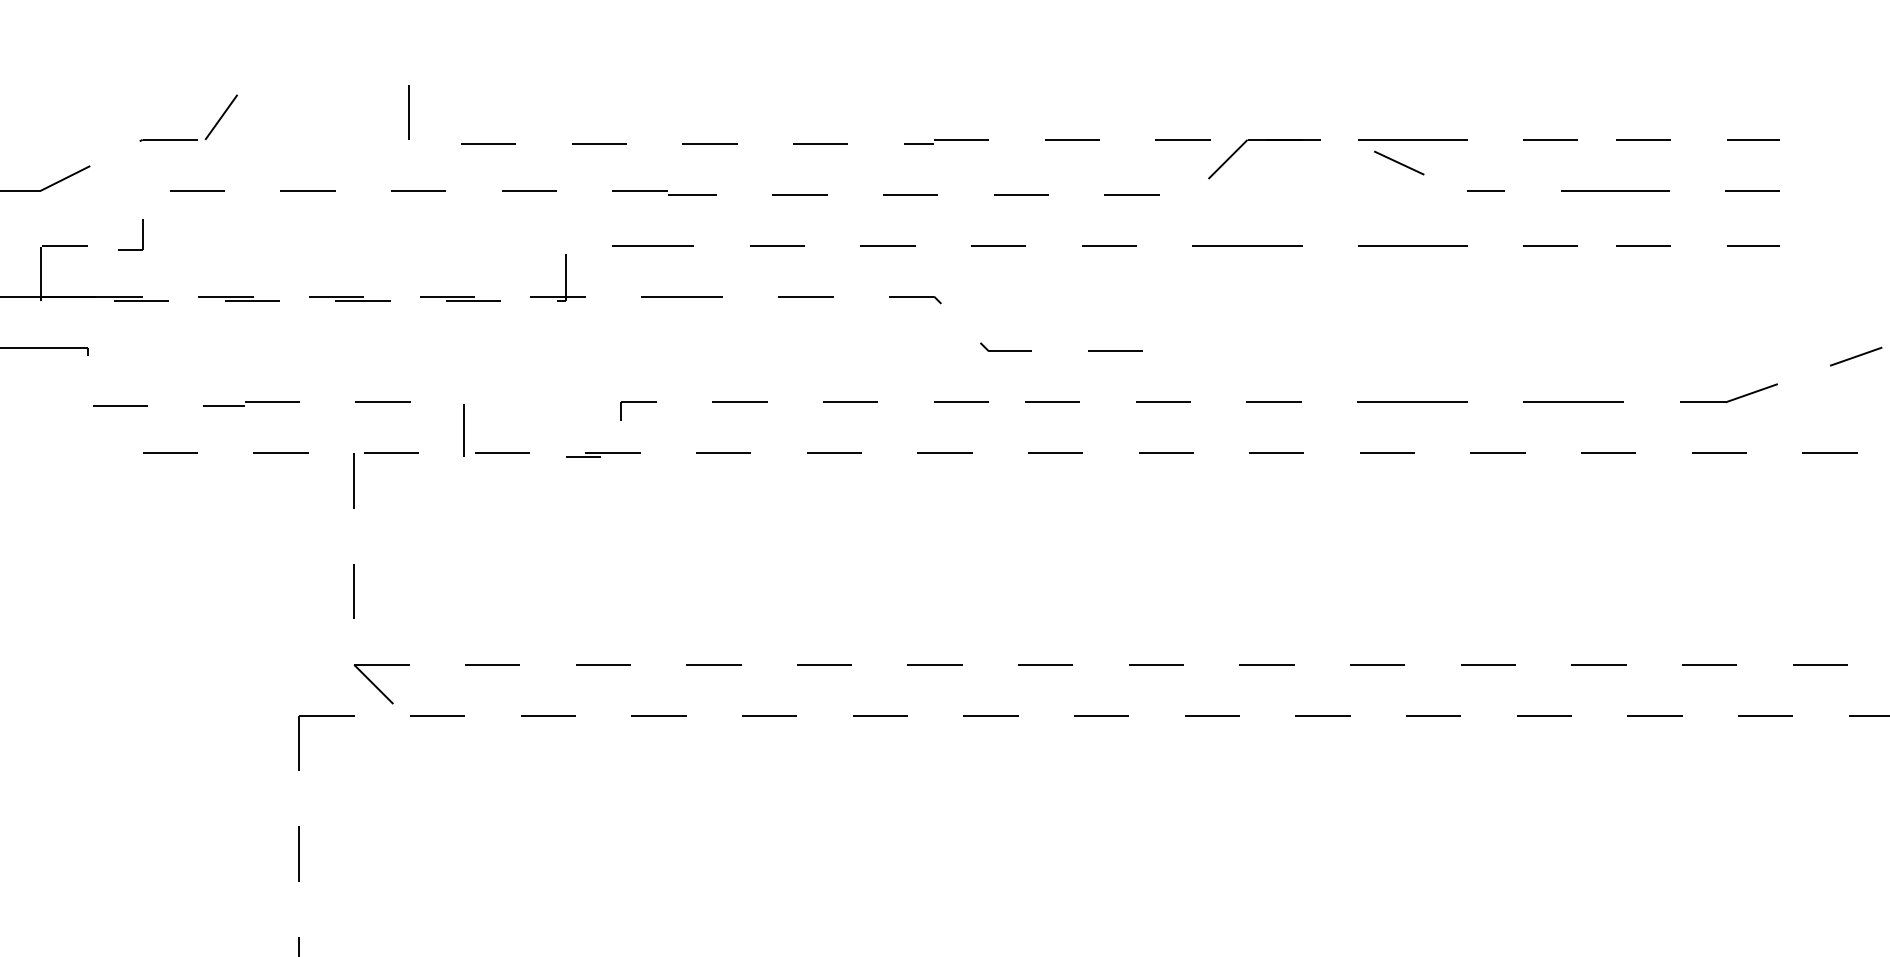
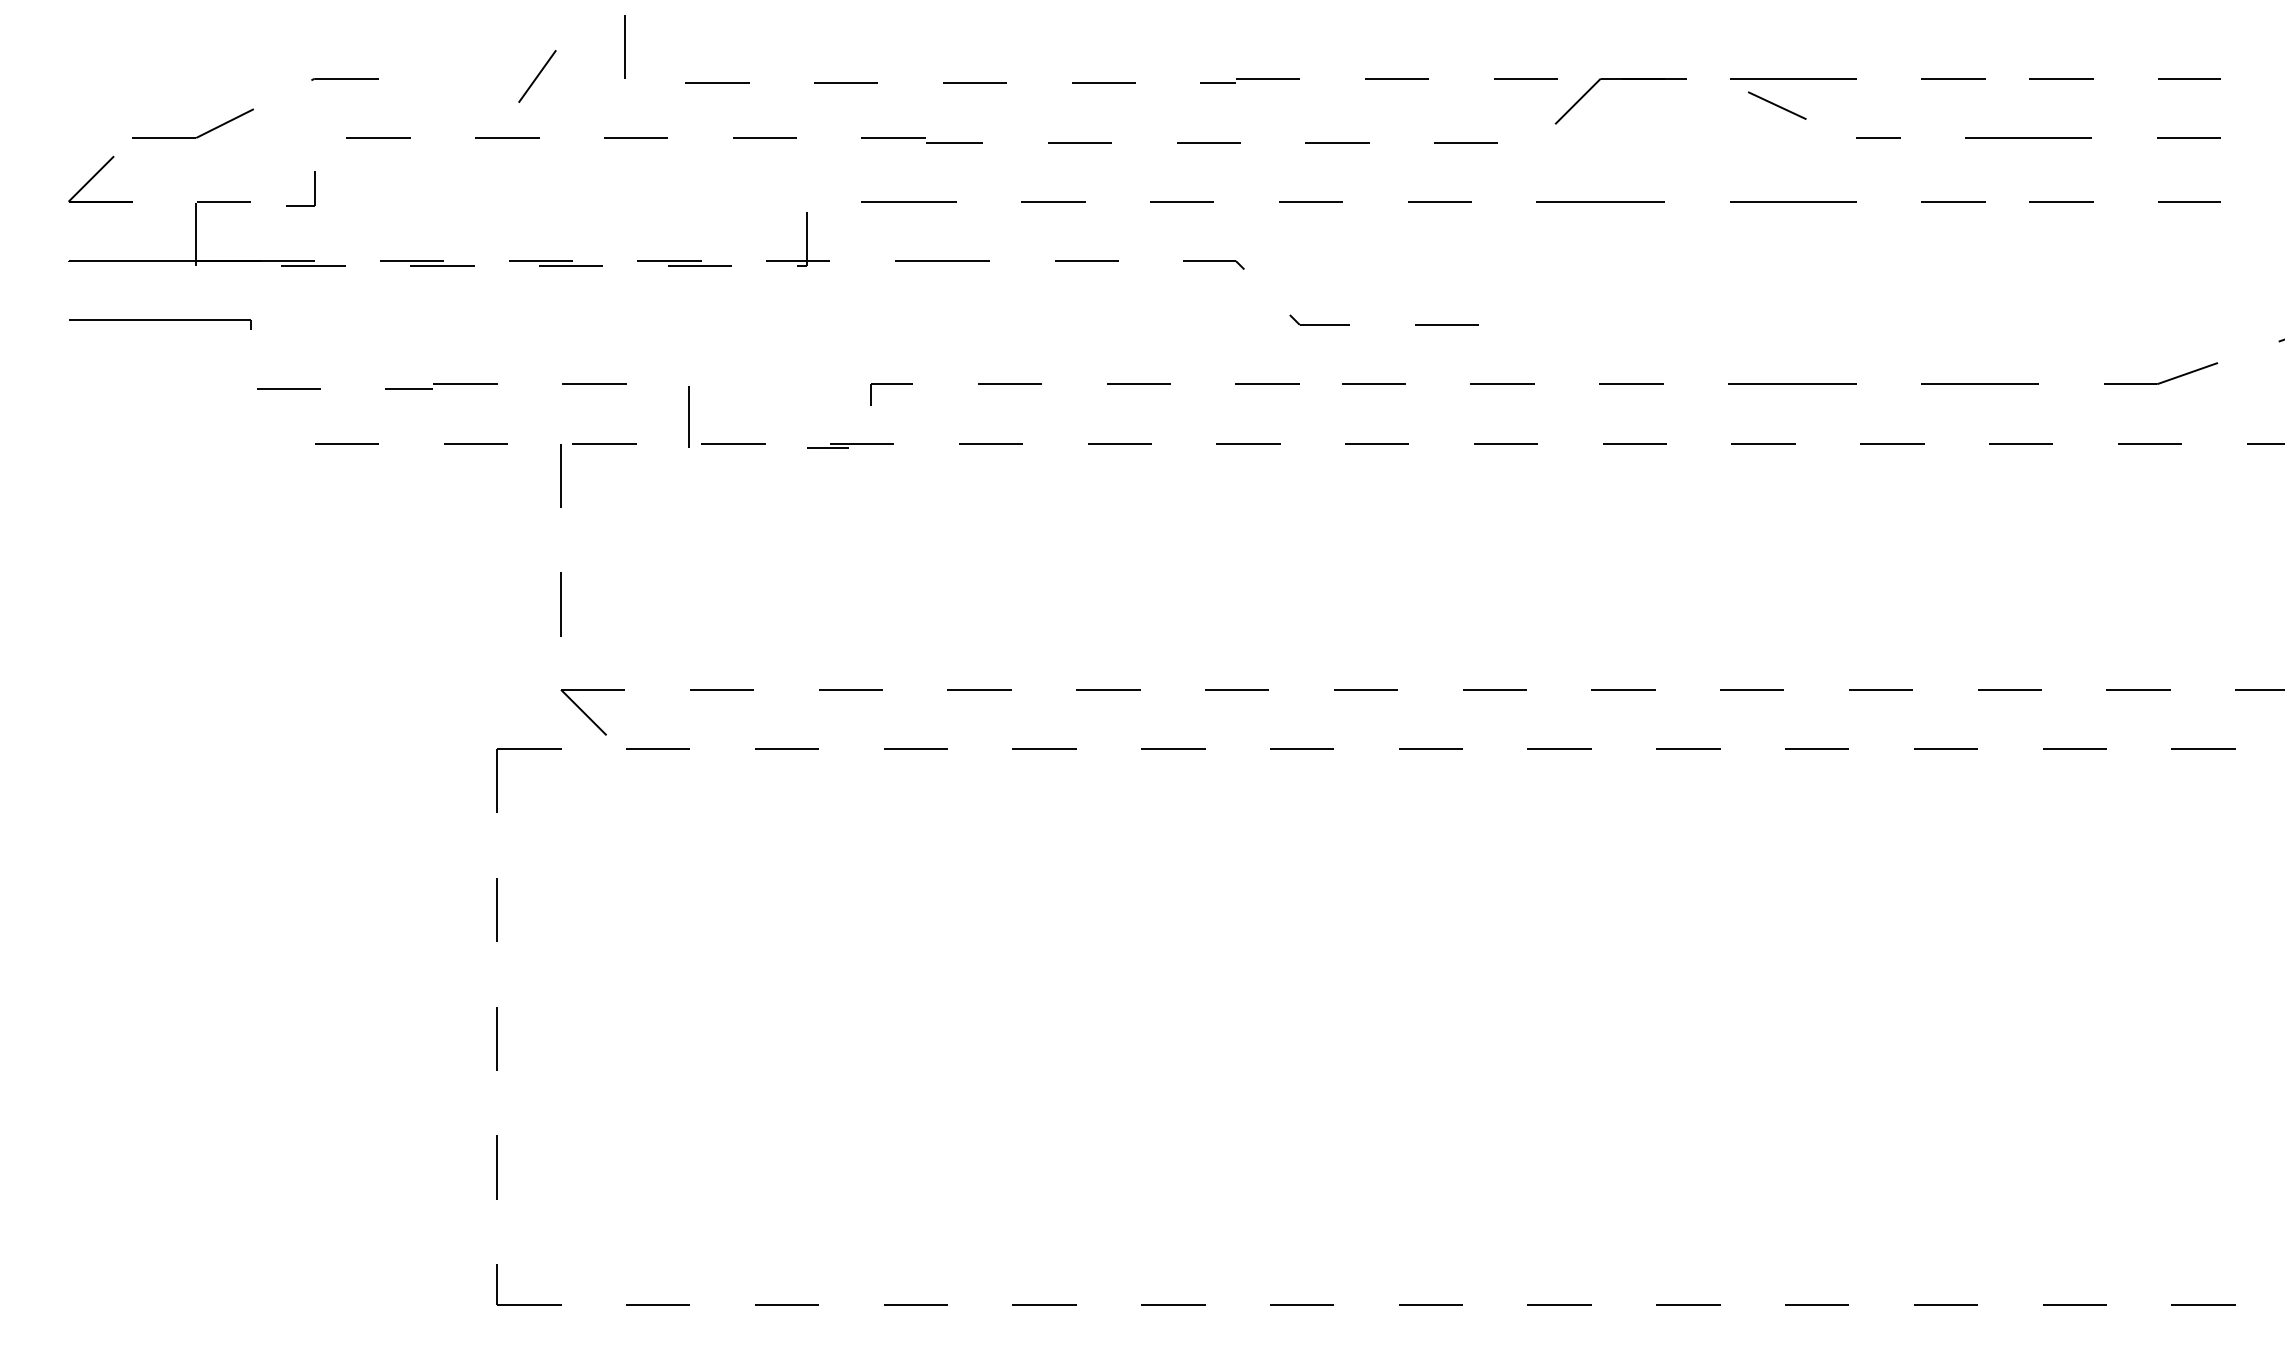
line: (221, 117) -> (537, 76), moved

